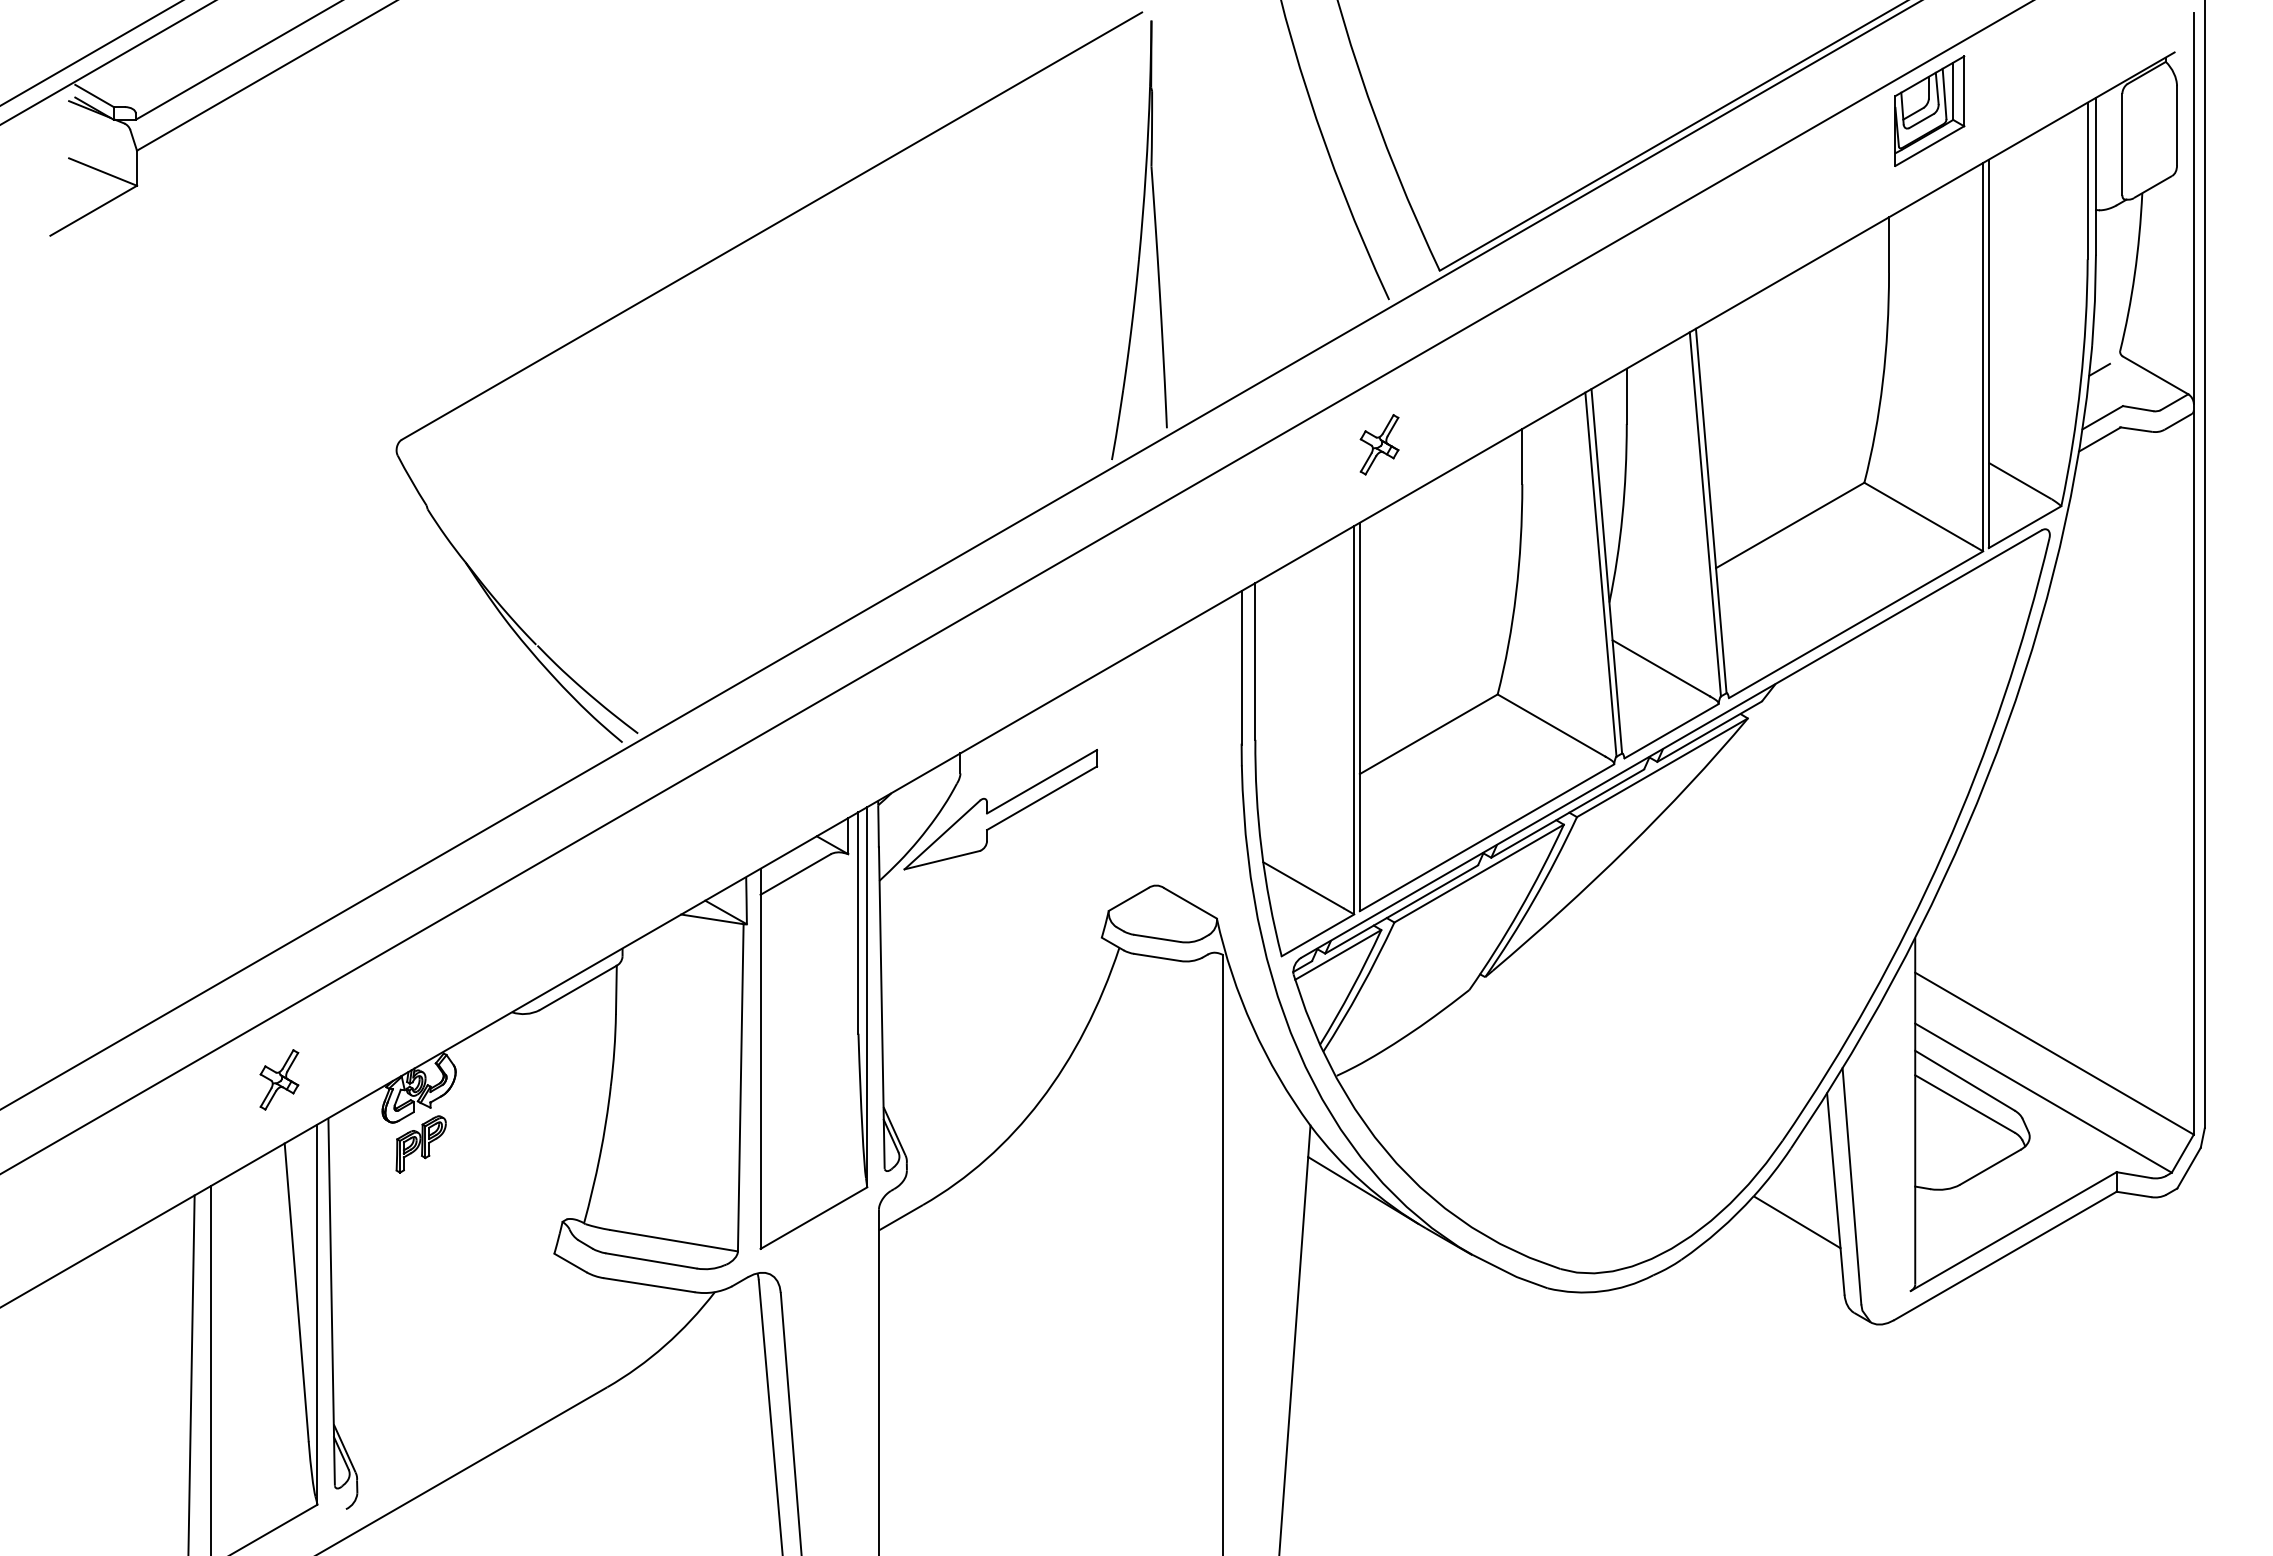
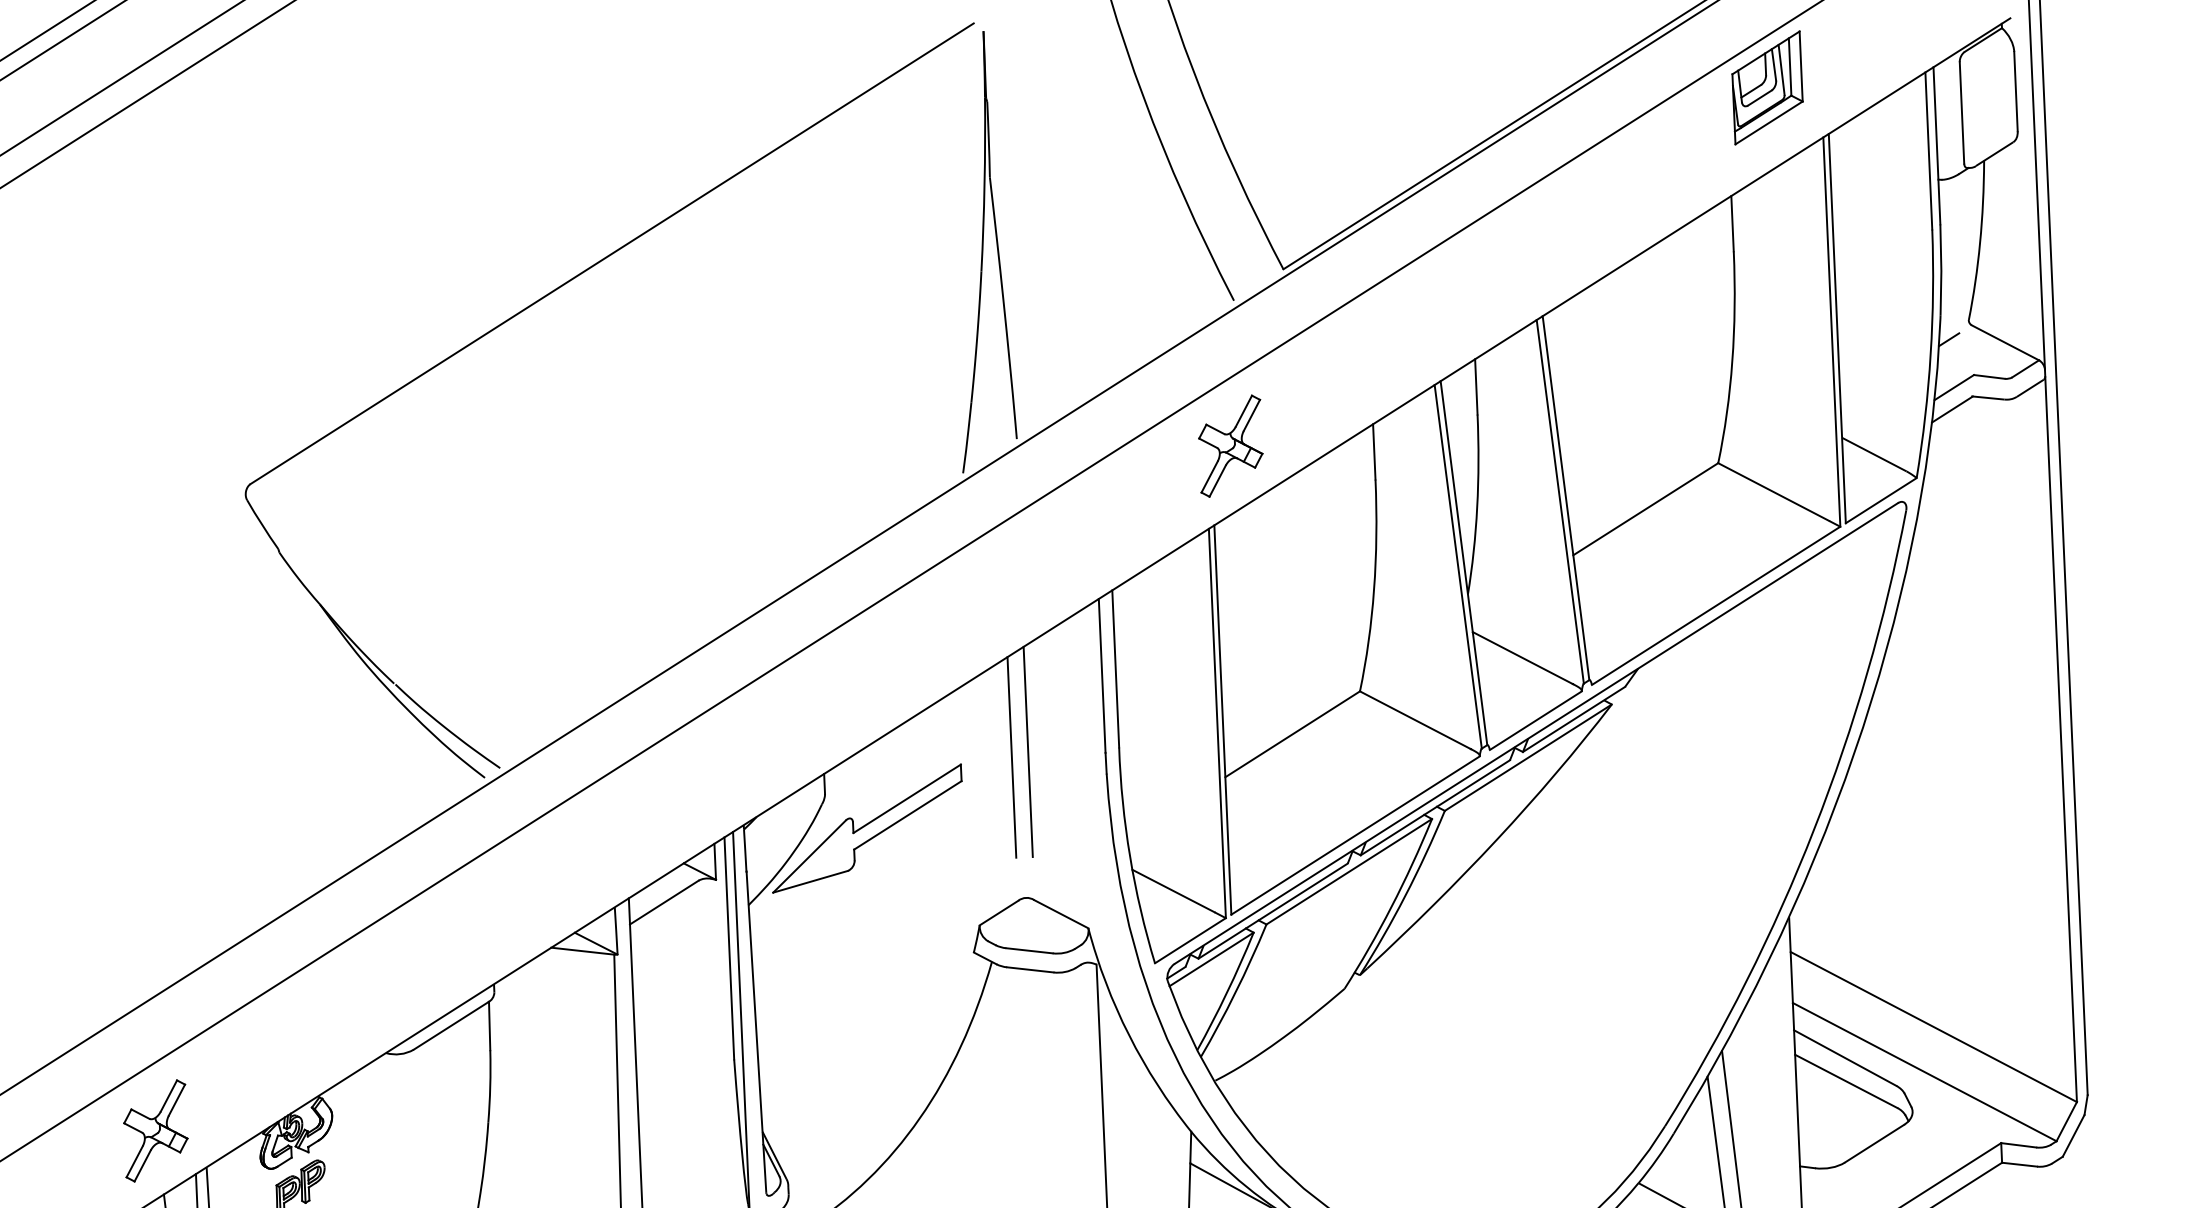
part: (1379, 444) -> (1230, 446), size x1.67
line: (1164, 740) -> (1028, 752), added
line: (1148, 745) -> (1012, 757), added
part: (279, 1079) -> (155, 1130), size x1.67

